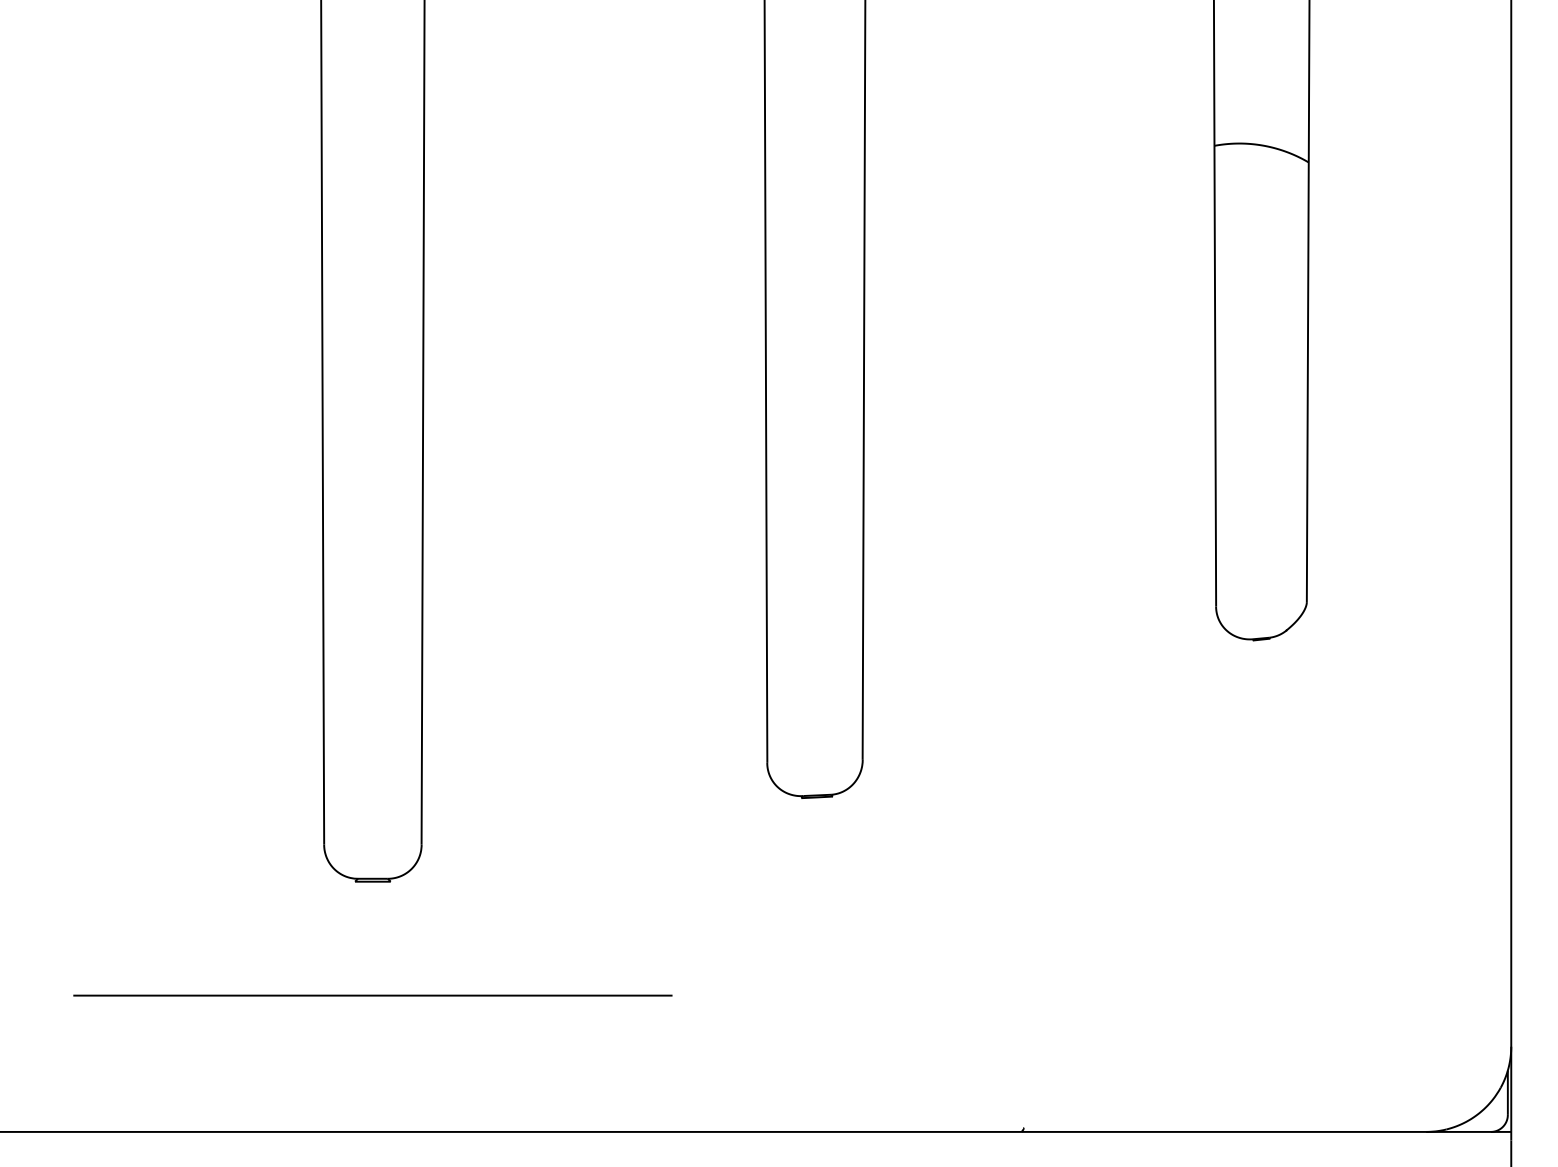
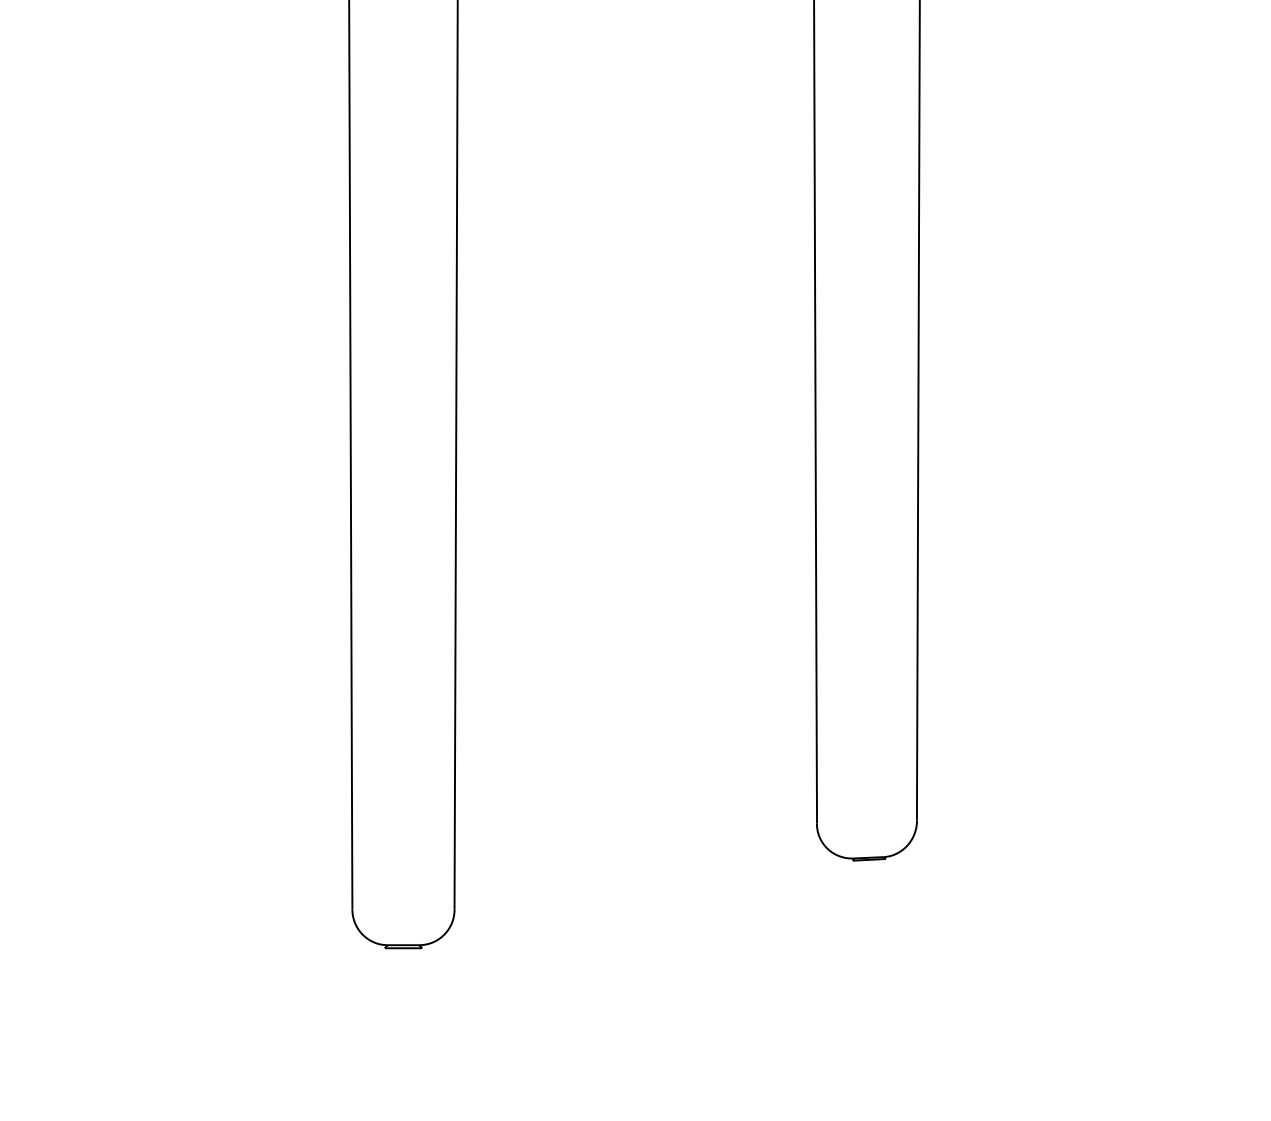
line: (372, 995) -> (403, 1067), removed

